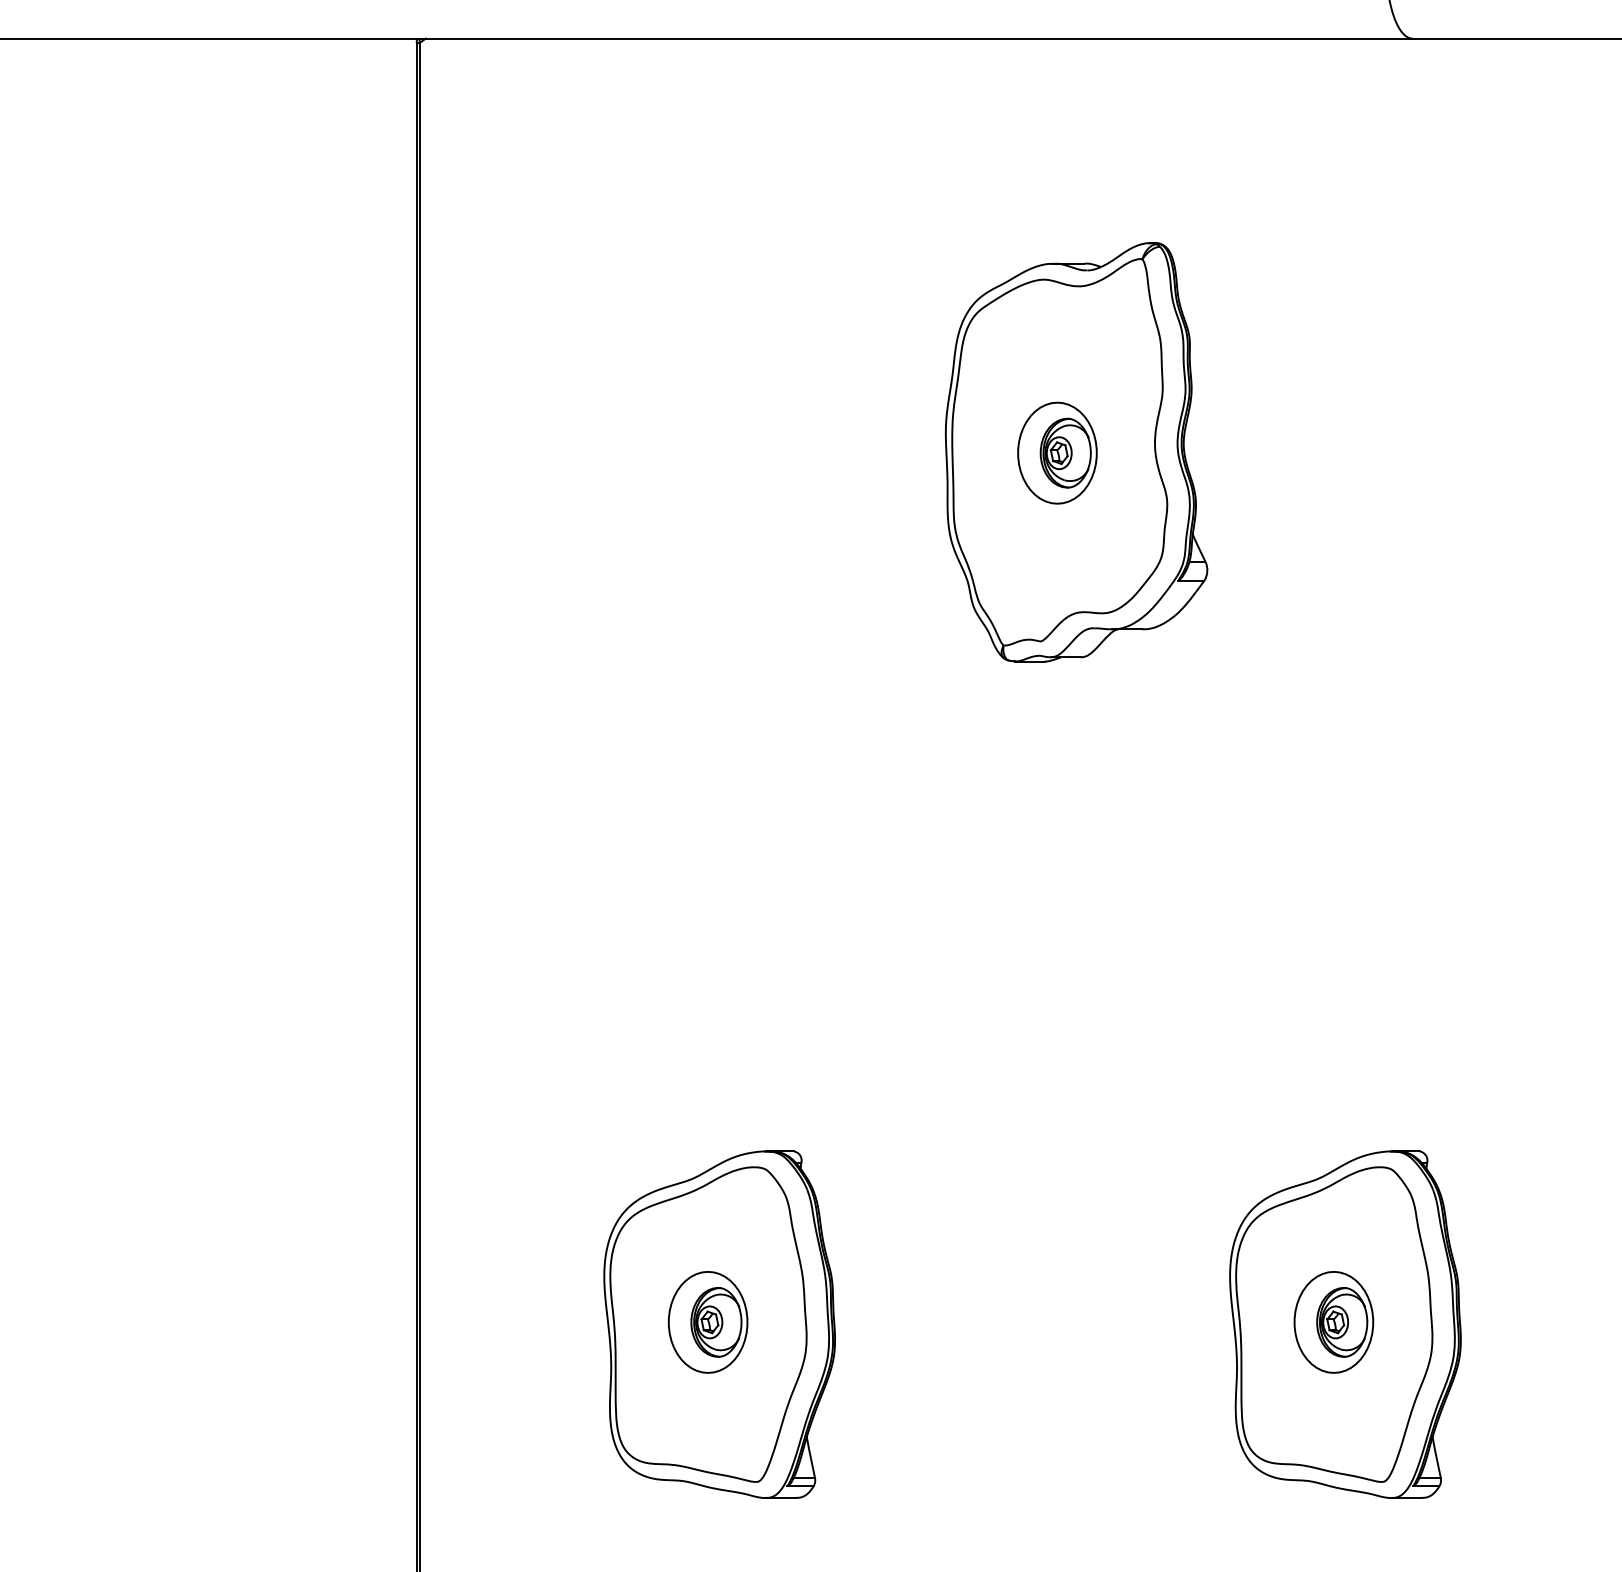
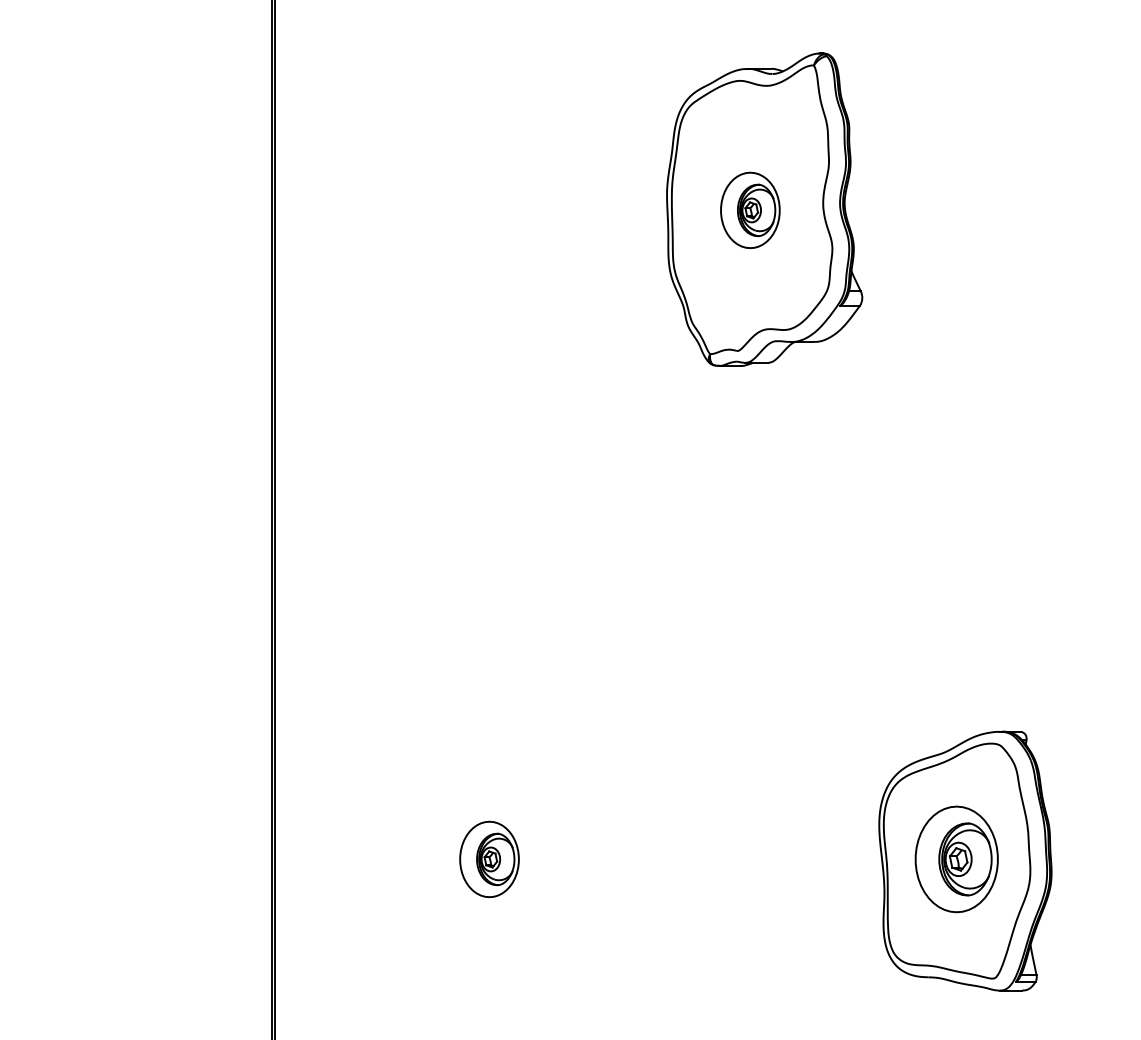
part: (1333, 1322) -> (956, 859), size x1.4
part: (719, 1324) -> (498, 861), removed

